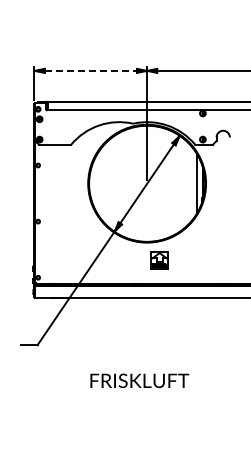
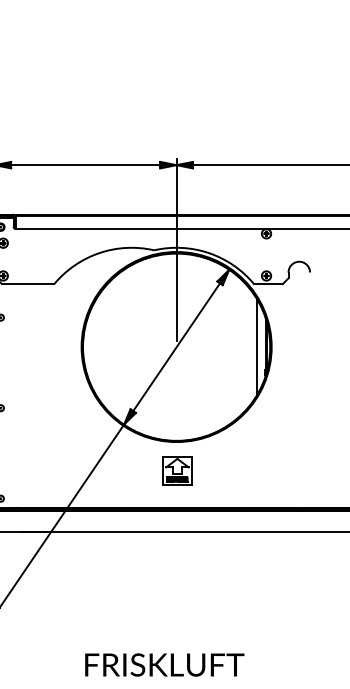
line: (91, 70) -> (86, 164), dashed -> solid
part: (159, 260) -> (177, 470), moved

